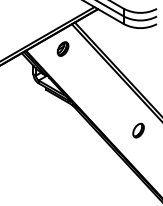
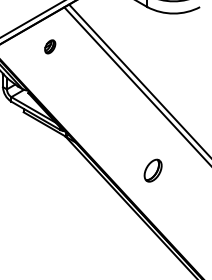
part: (62, 48) -> (49, 46), size x0.6
part: (138, 130) -> (153, 170), moved

